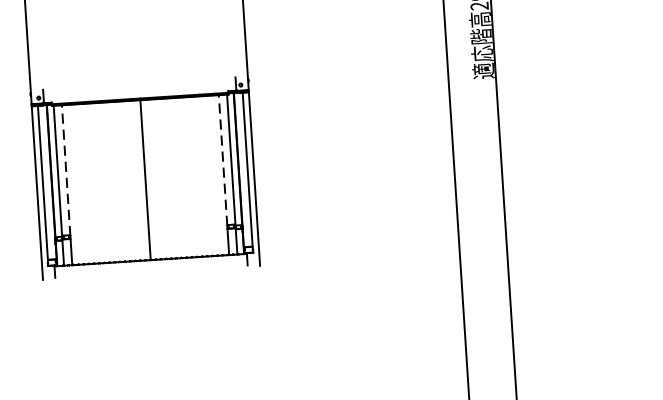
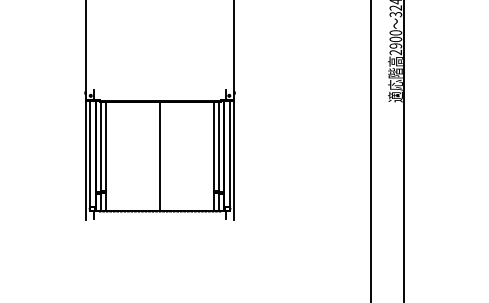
line: (222, 160) -> (213, 146), dashed -> solid
line: (66, 170) -> (106, 146), dashed -> solid

